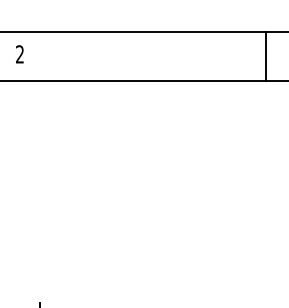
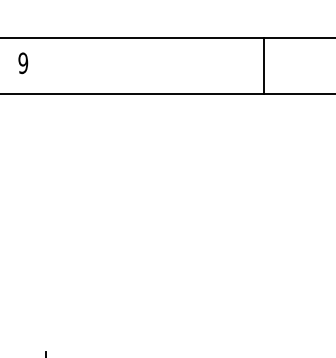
text: (19, 54) -> (22, 63), 2 -> 9
line: (265, 56) -> (263, 65), moved

